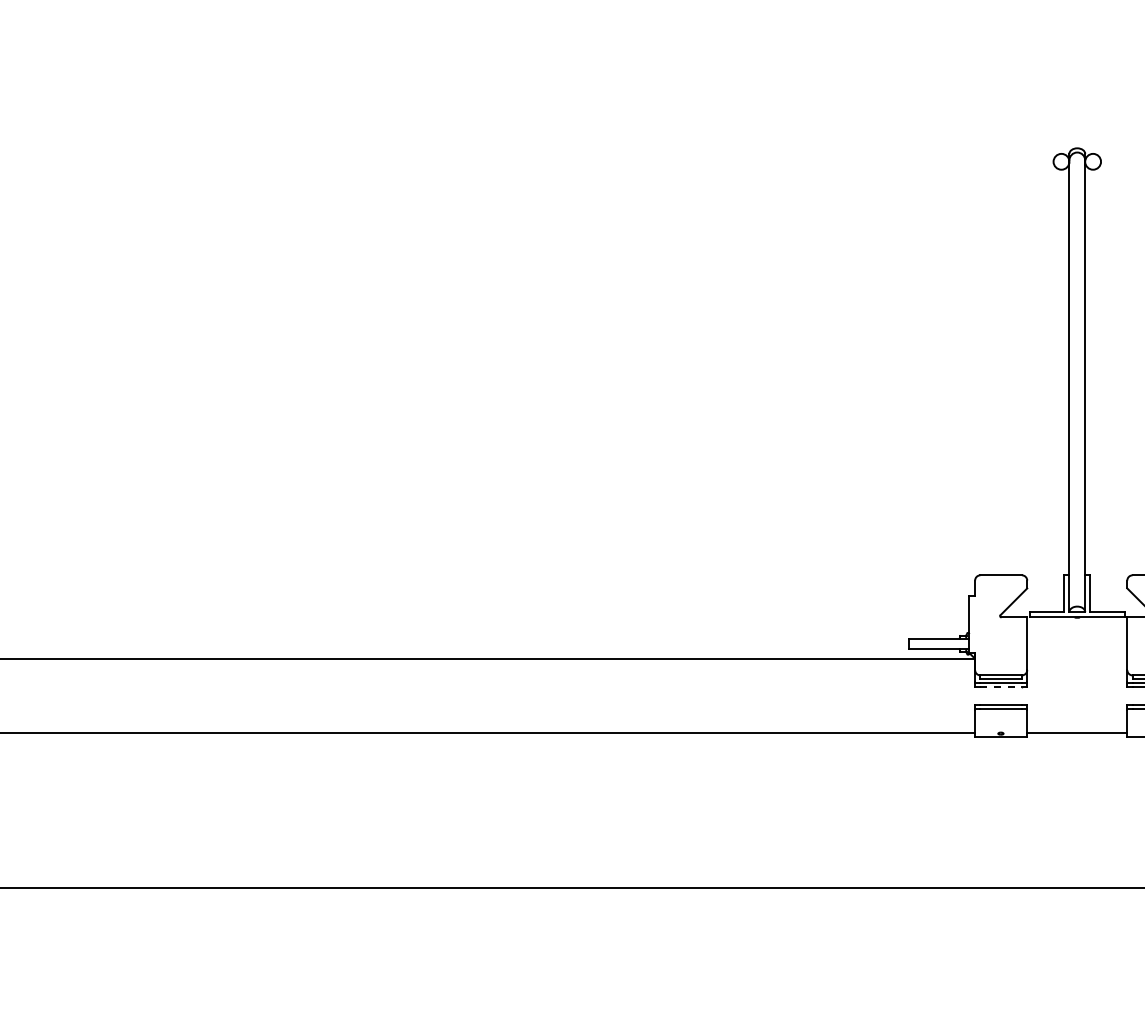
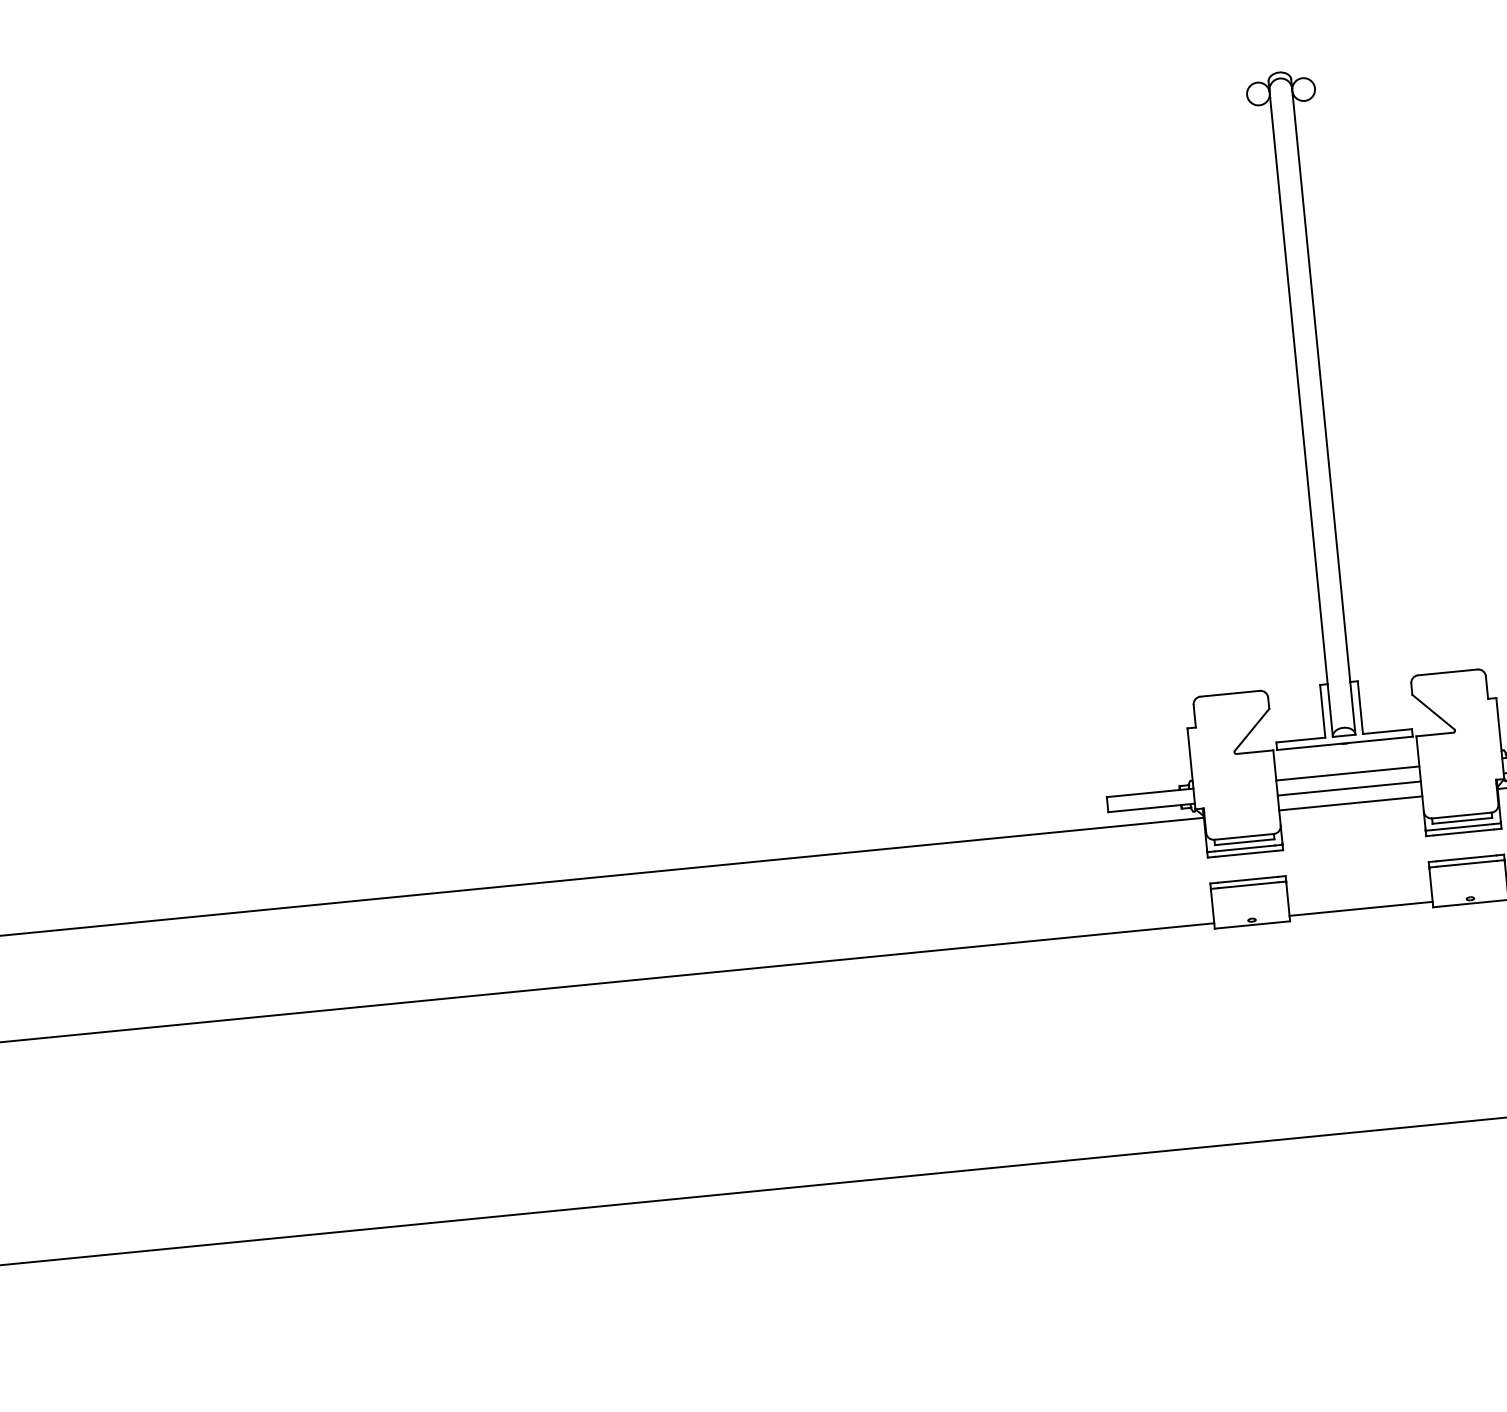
line: (1077, 638) -> (1348, 773), added
line: (1077, 649) -> (1349, 789), added
line: (1077, 659) -> (1351, 803), added
line: (1001, 687) -> (1246, 854), dashed -> solid

